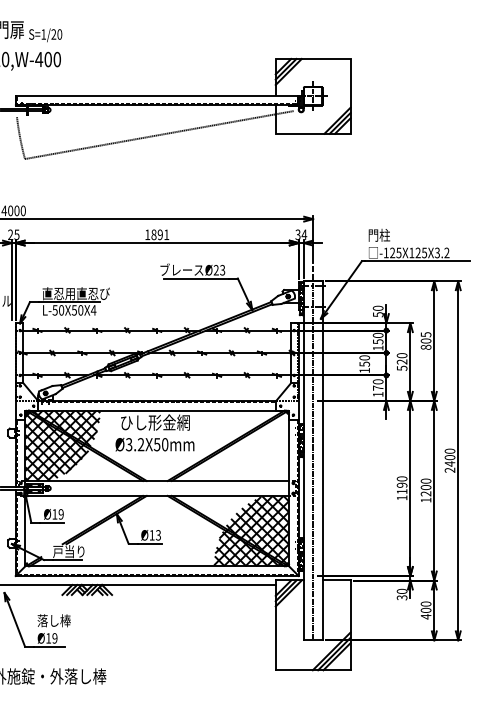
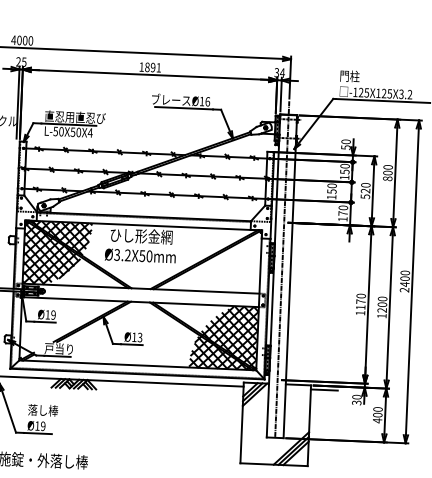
text: (219, 270) -> (204, 101), Ø23 -> Ø16
text: (425, 334) -> (387, 167), 805 -> 800
text: (401, 484) -> (360, 301), 1190 -> 1170
line: (365, 584) -> (324, 389), added

